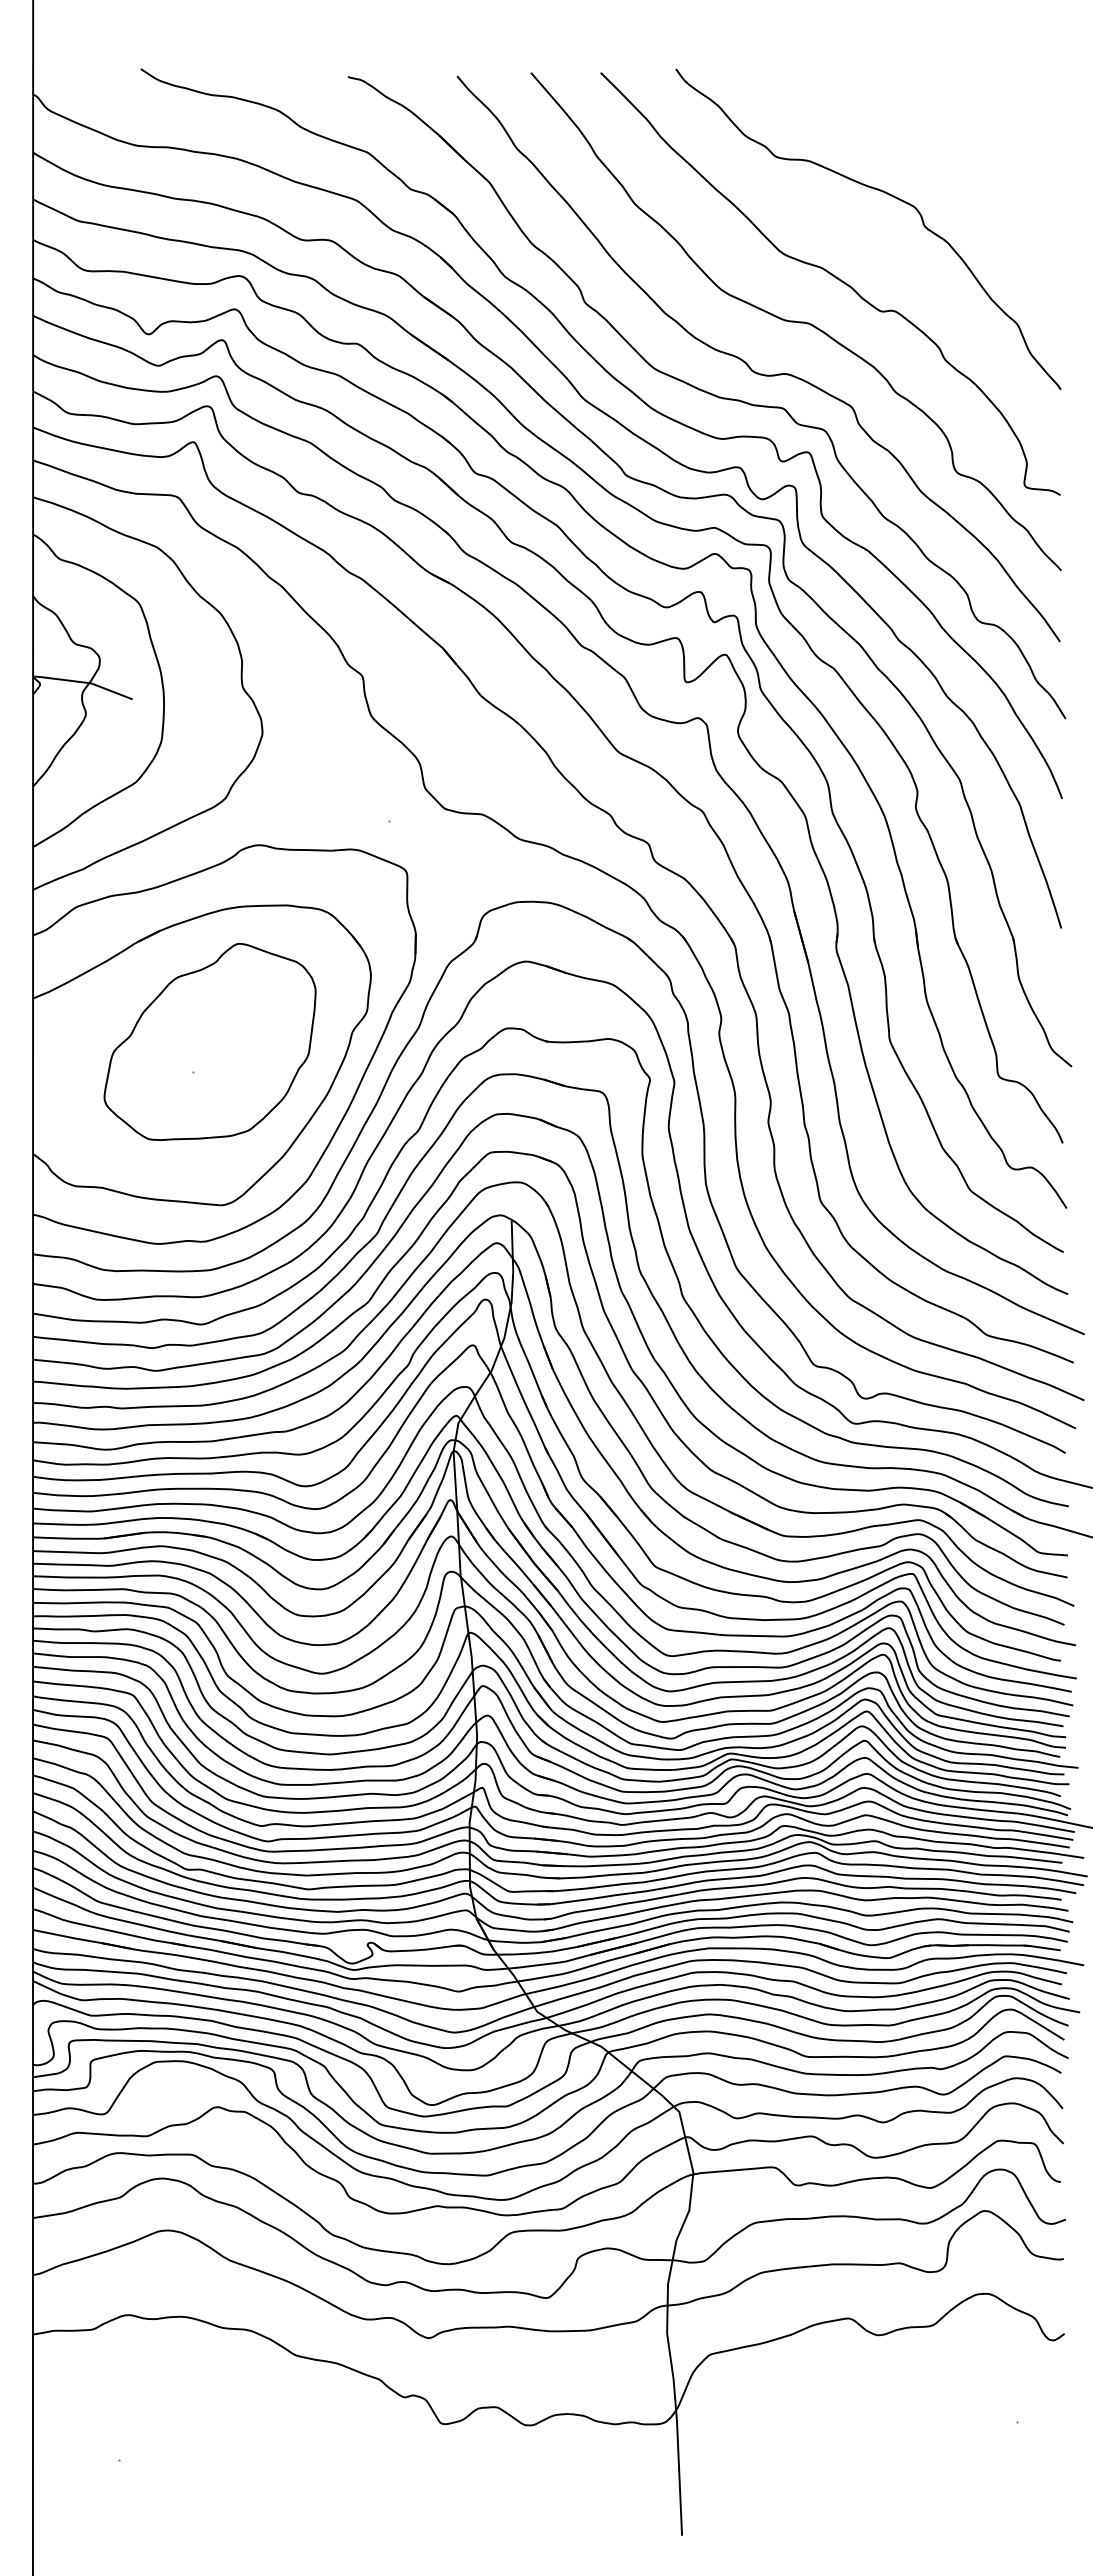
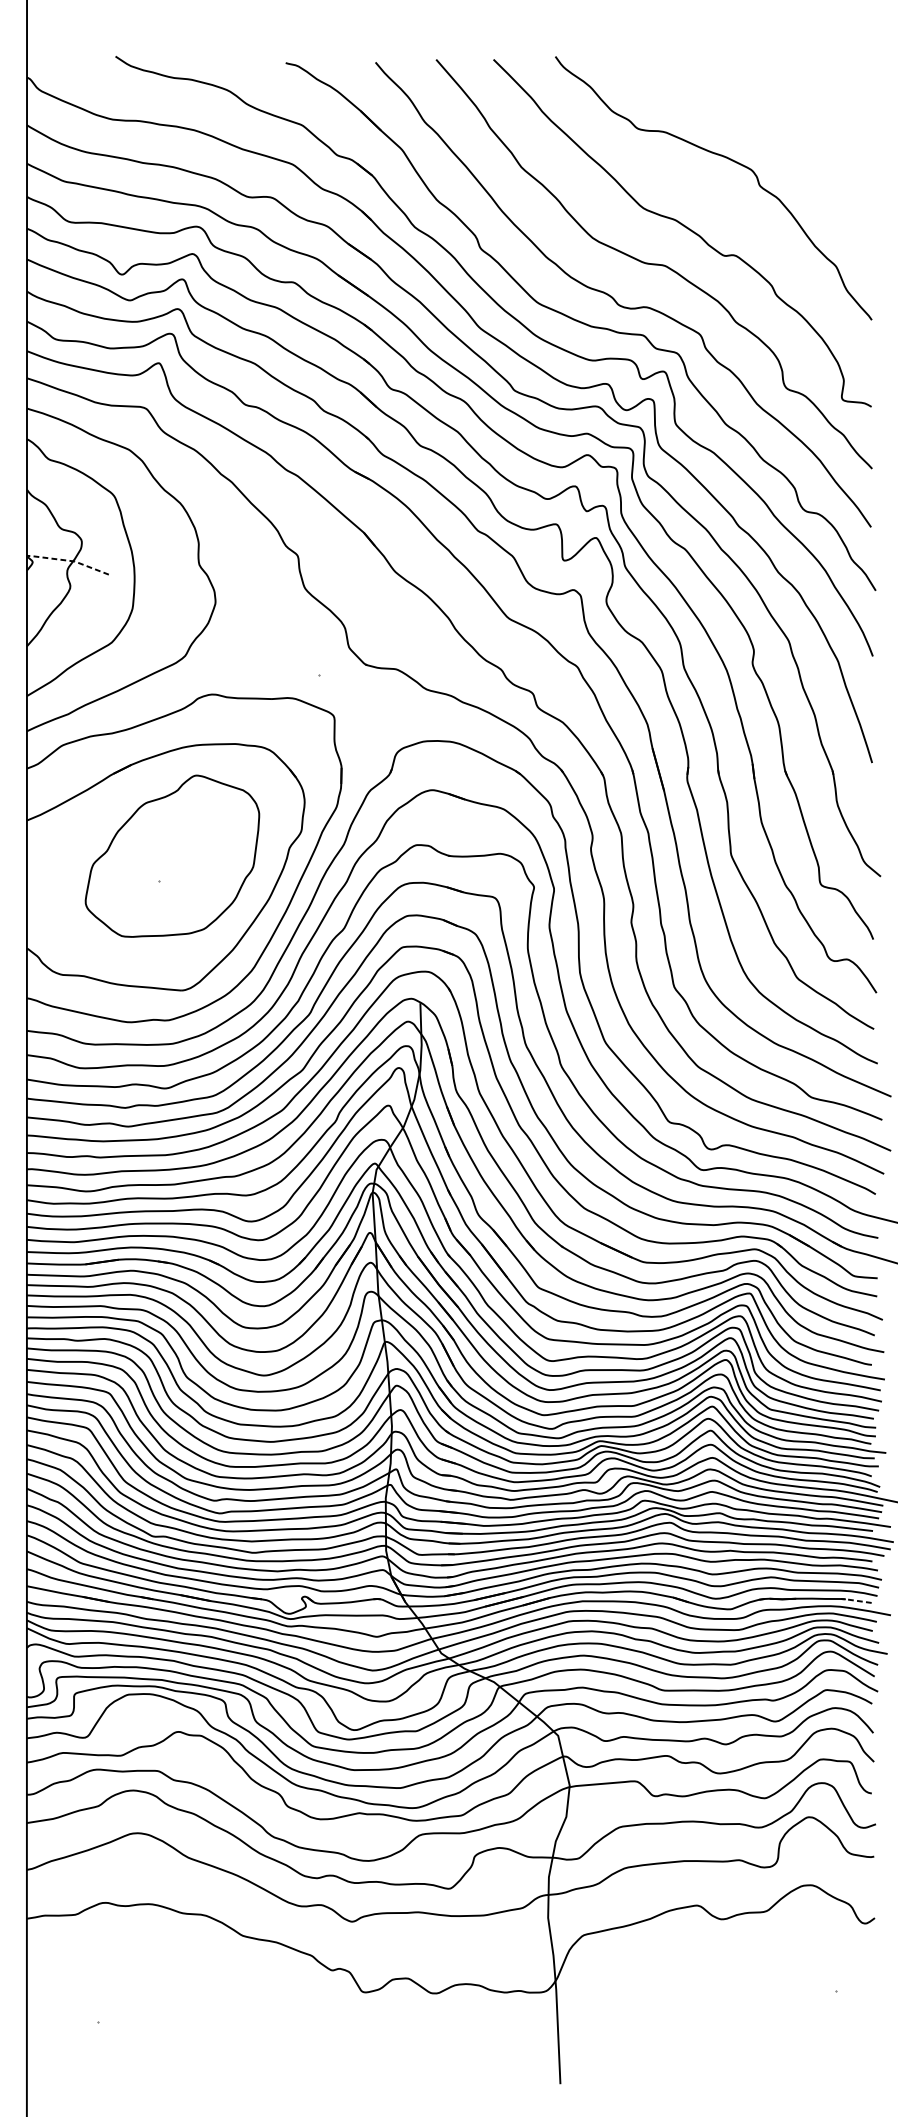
line: (84, 682) -> (69, 560), solid -> dashed
line: (1041, 1947) -> (855, 1600), solid -> dashed

